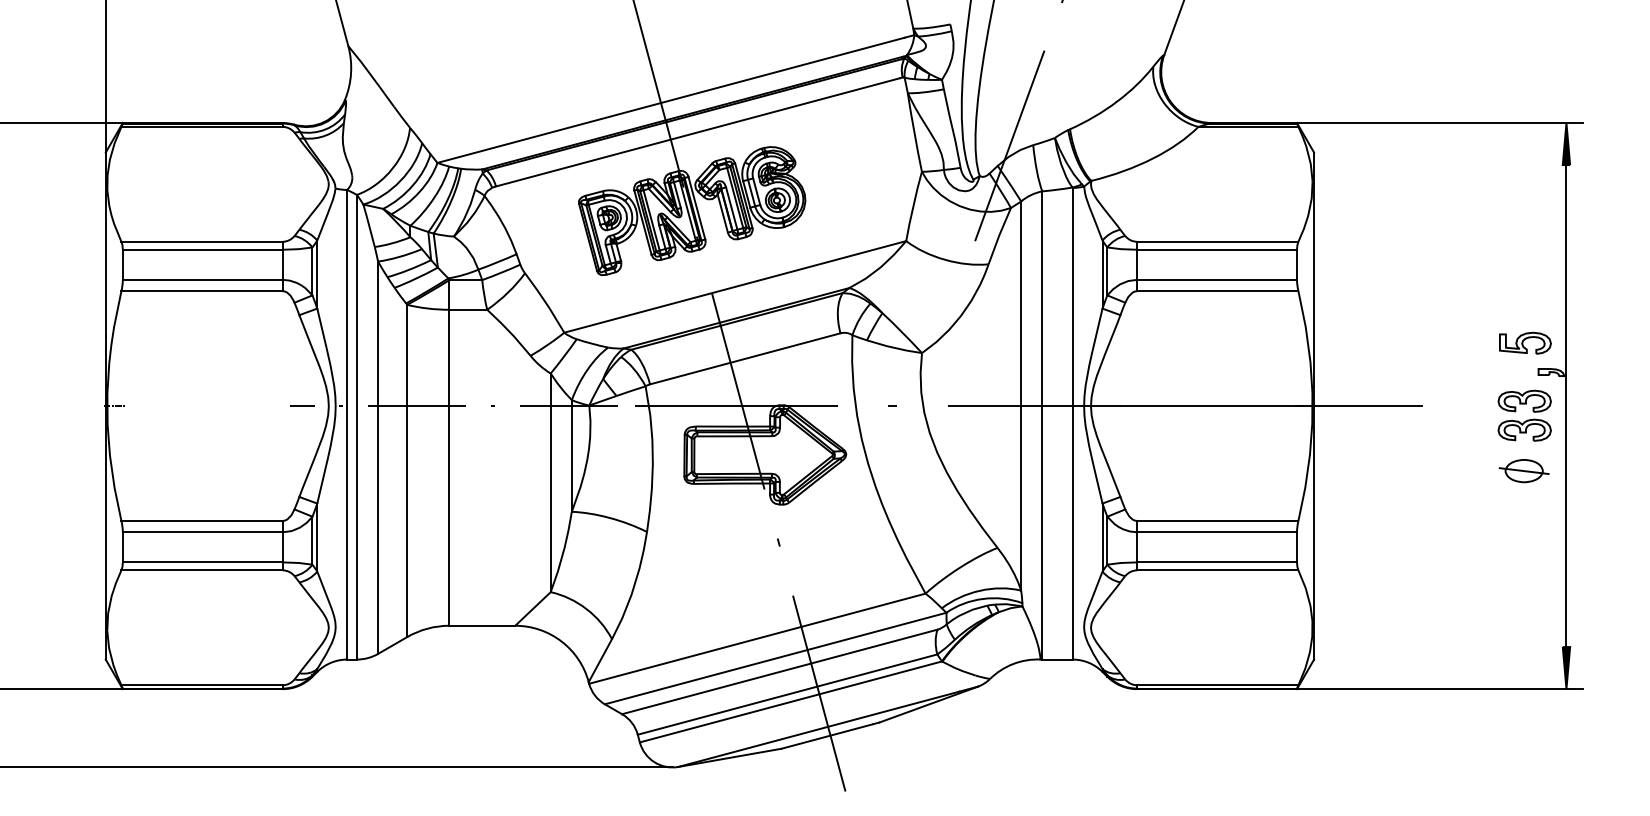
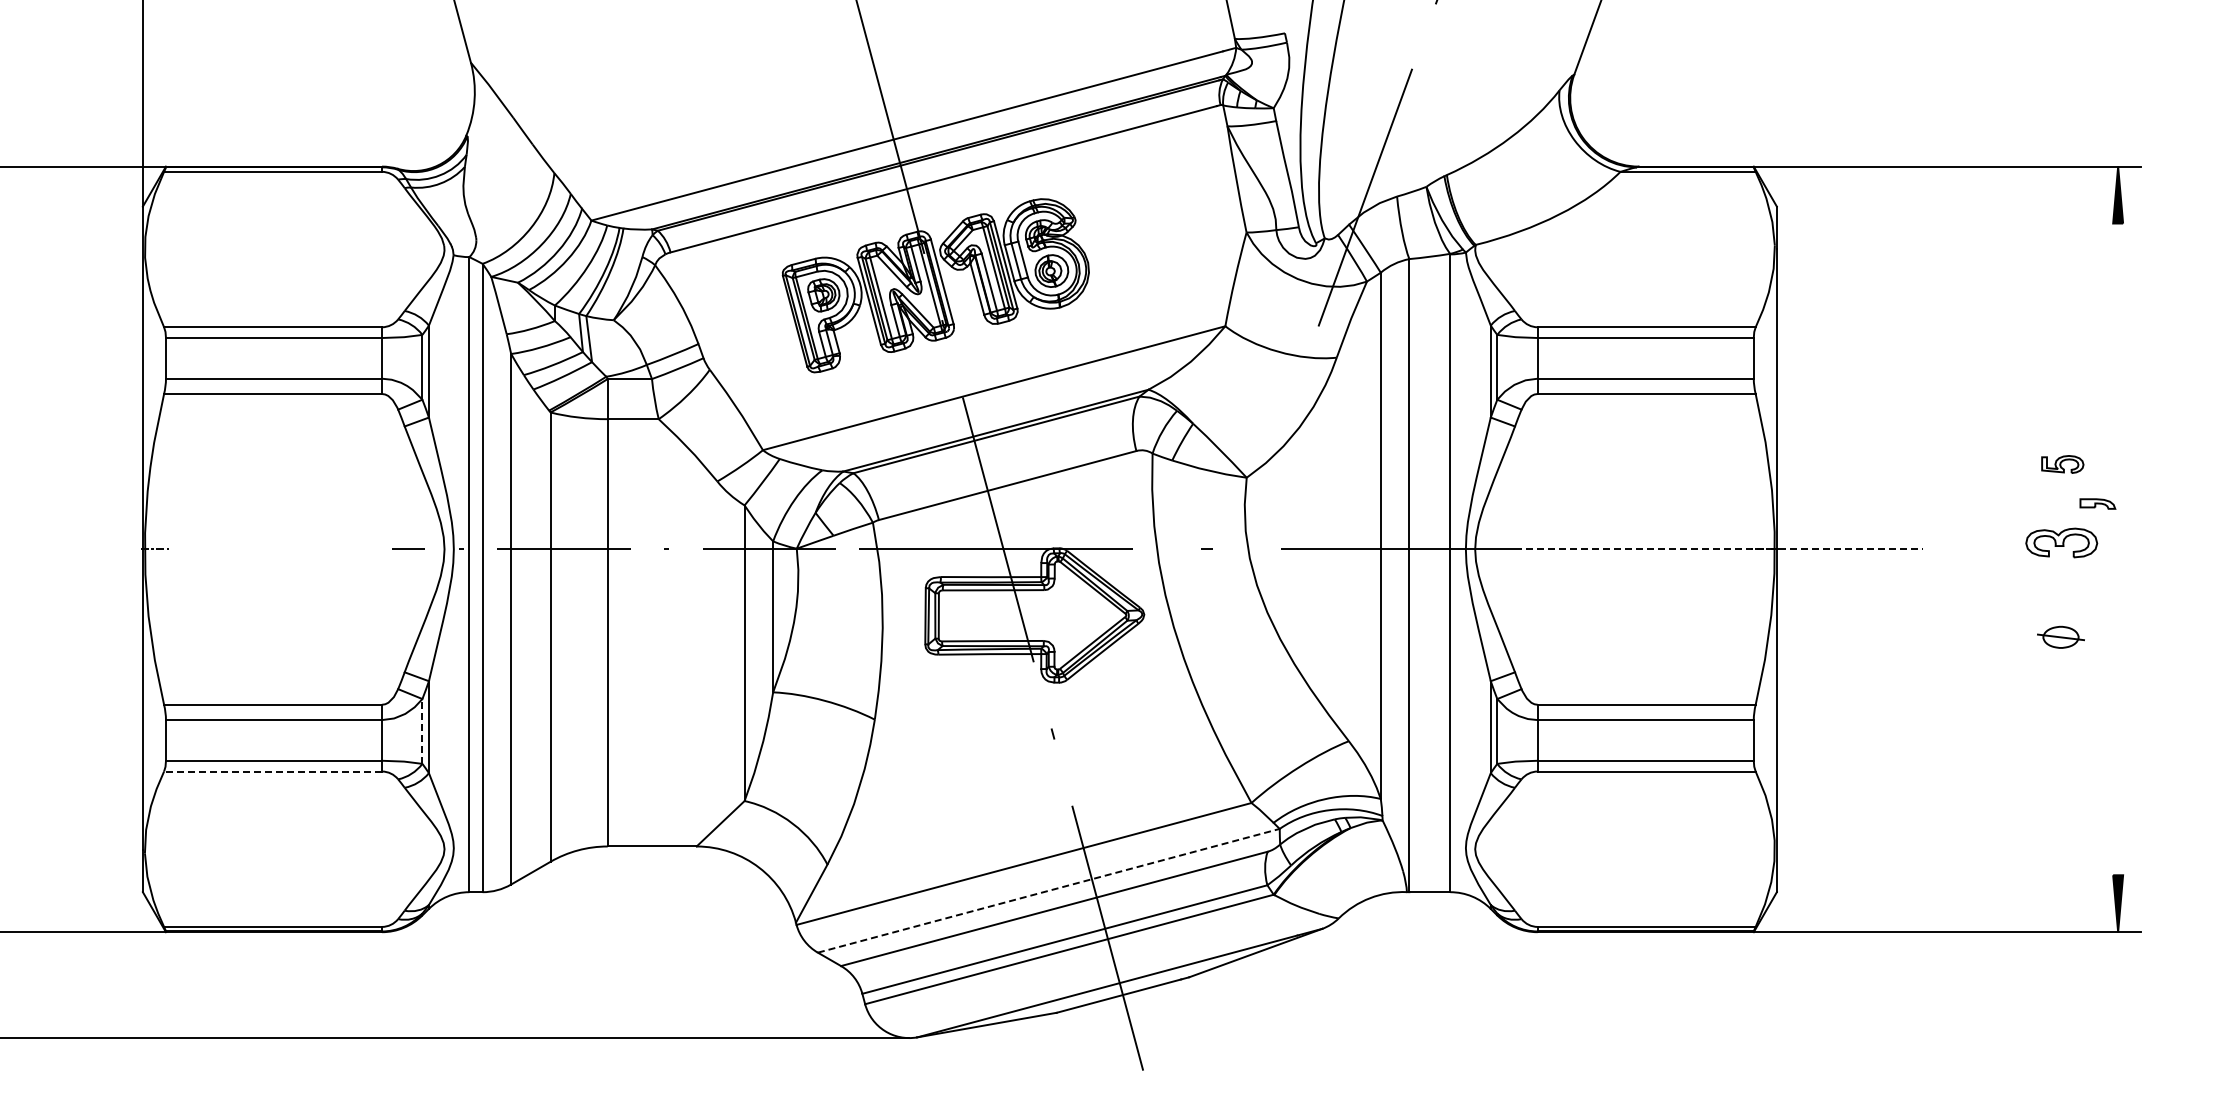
part: (1525, 343) -> (2062, 464), size x0.6
line: (1271, 406) -> (1719, 549), solid -> dashed
line: (1566, 406) -> (2118, 549), removed
part: (1524, 429) -> (2061, 581), removed
part: (1523, 471) -> (2060, 637), size x0.7
line: (312, 540) -> (422, 730), solid -> dashed
line: (202, 570) -> (273, 771), solid -> dashed
line: (776, 658) -> (1049, 890), solid -> dashed

